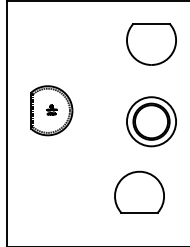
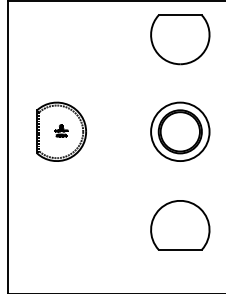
part: (151, 44) -> (180, 39), moved
part: (151, 121) -> (180, 131), moved
part: (139, 191) -> (180, 224), moved

